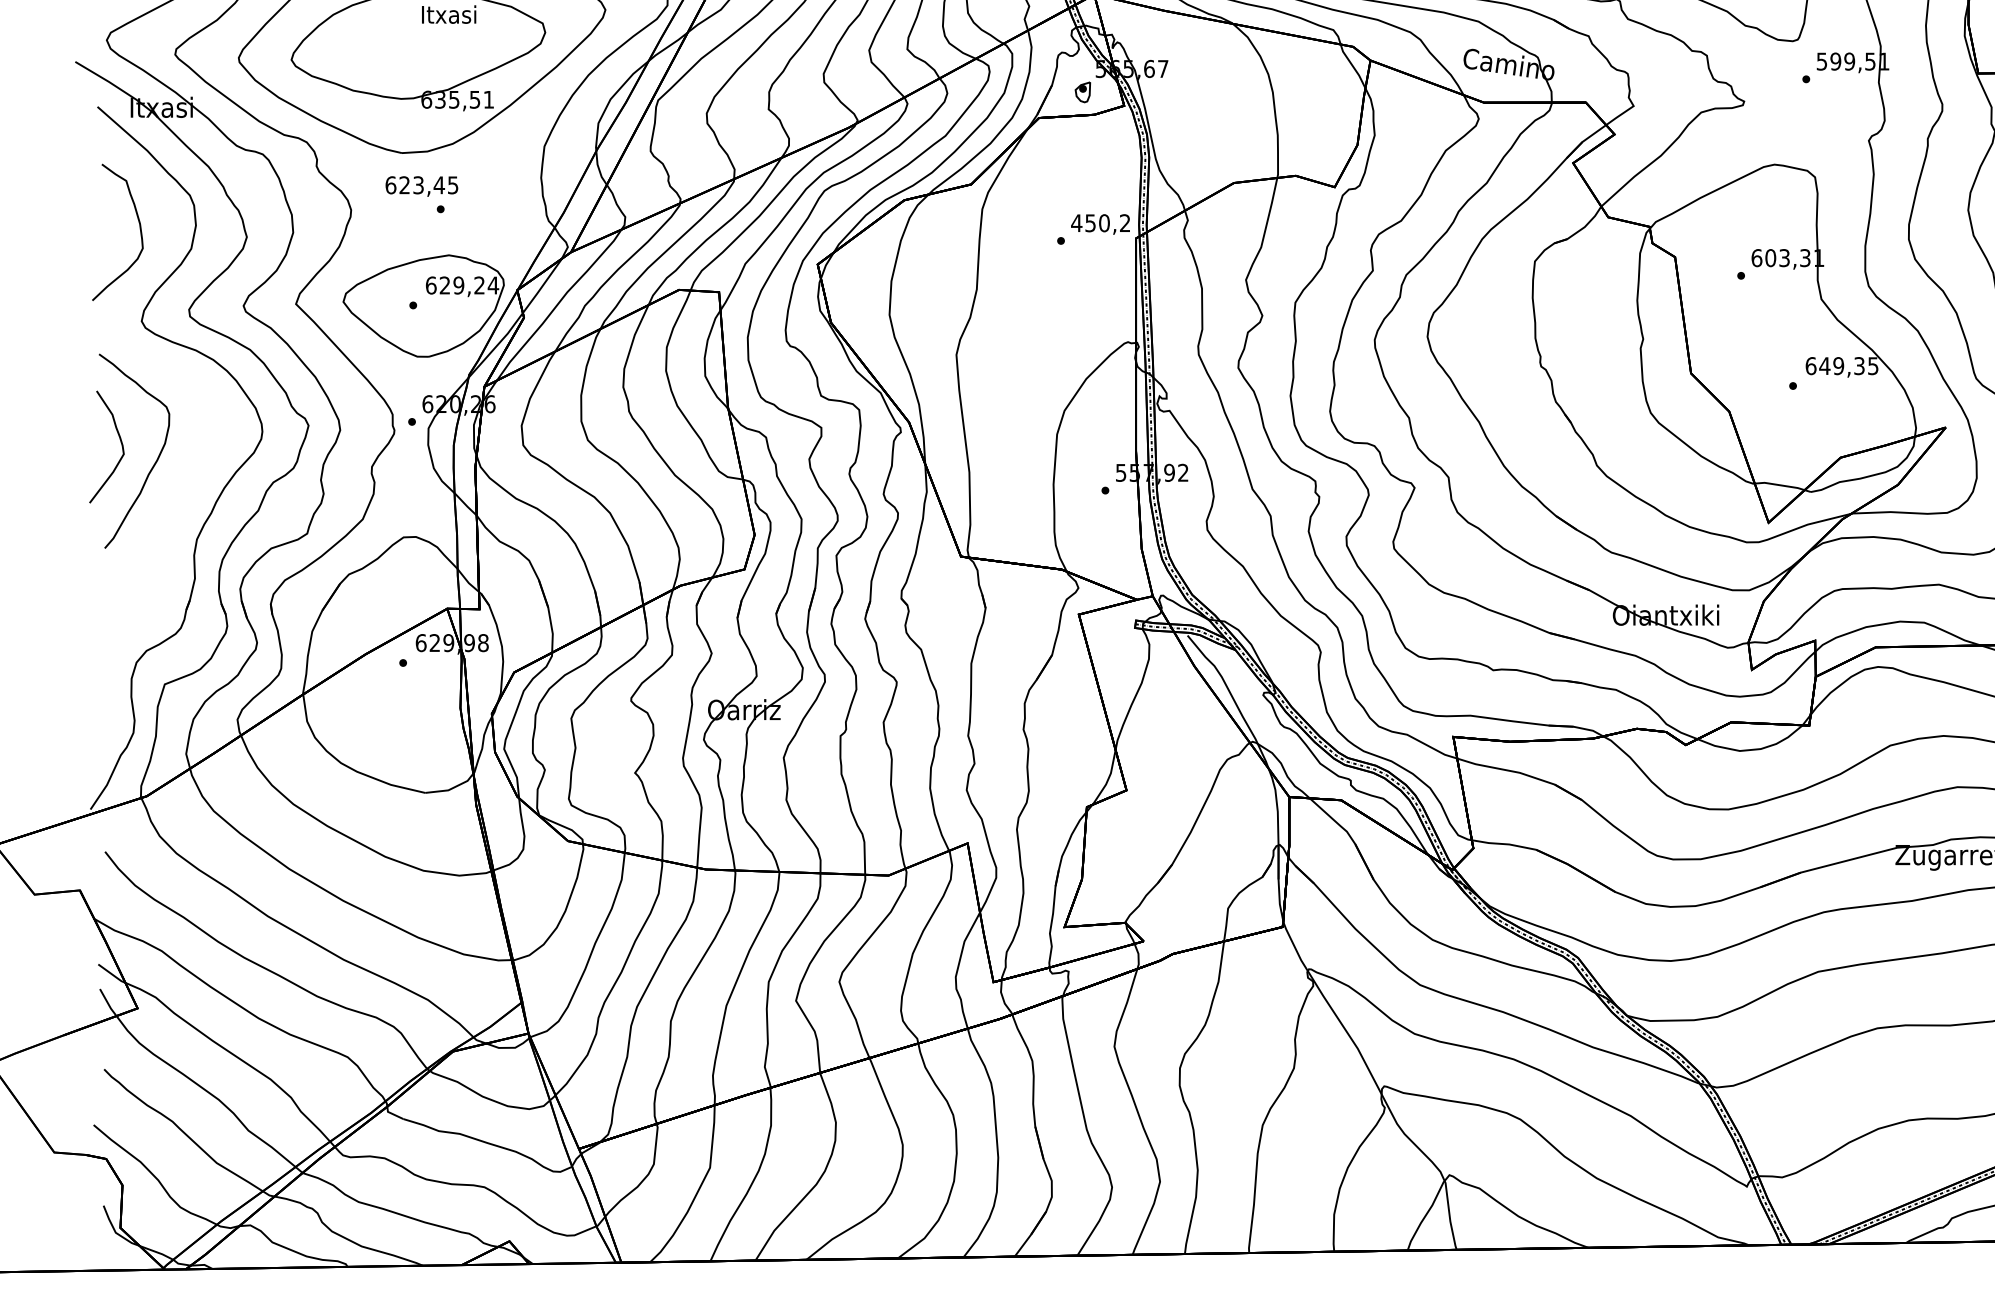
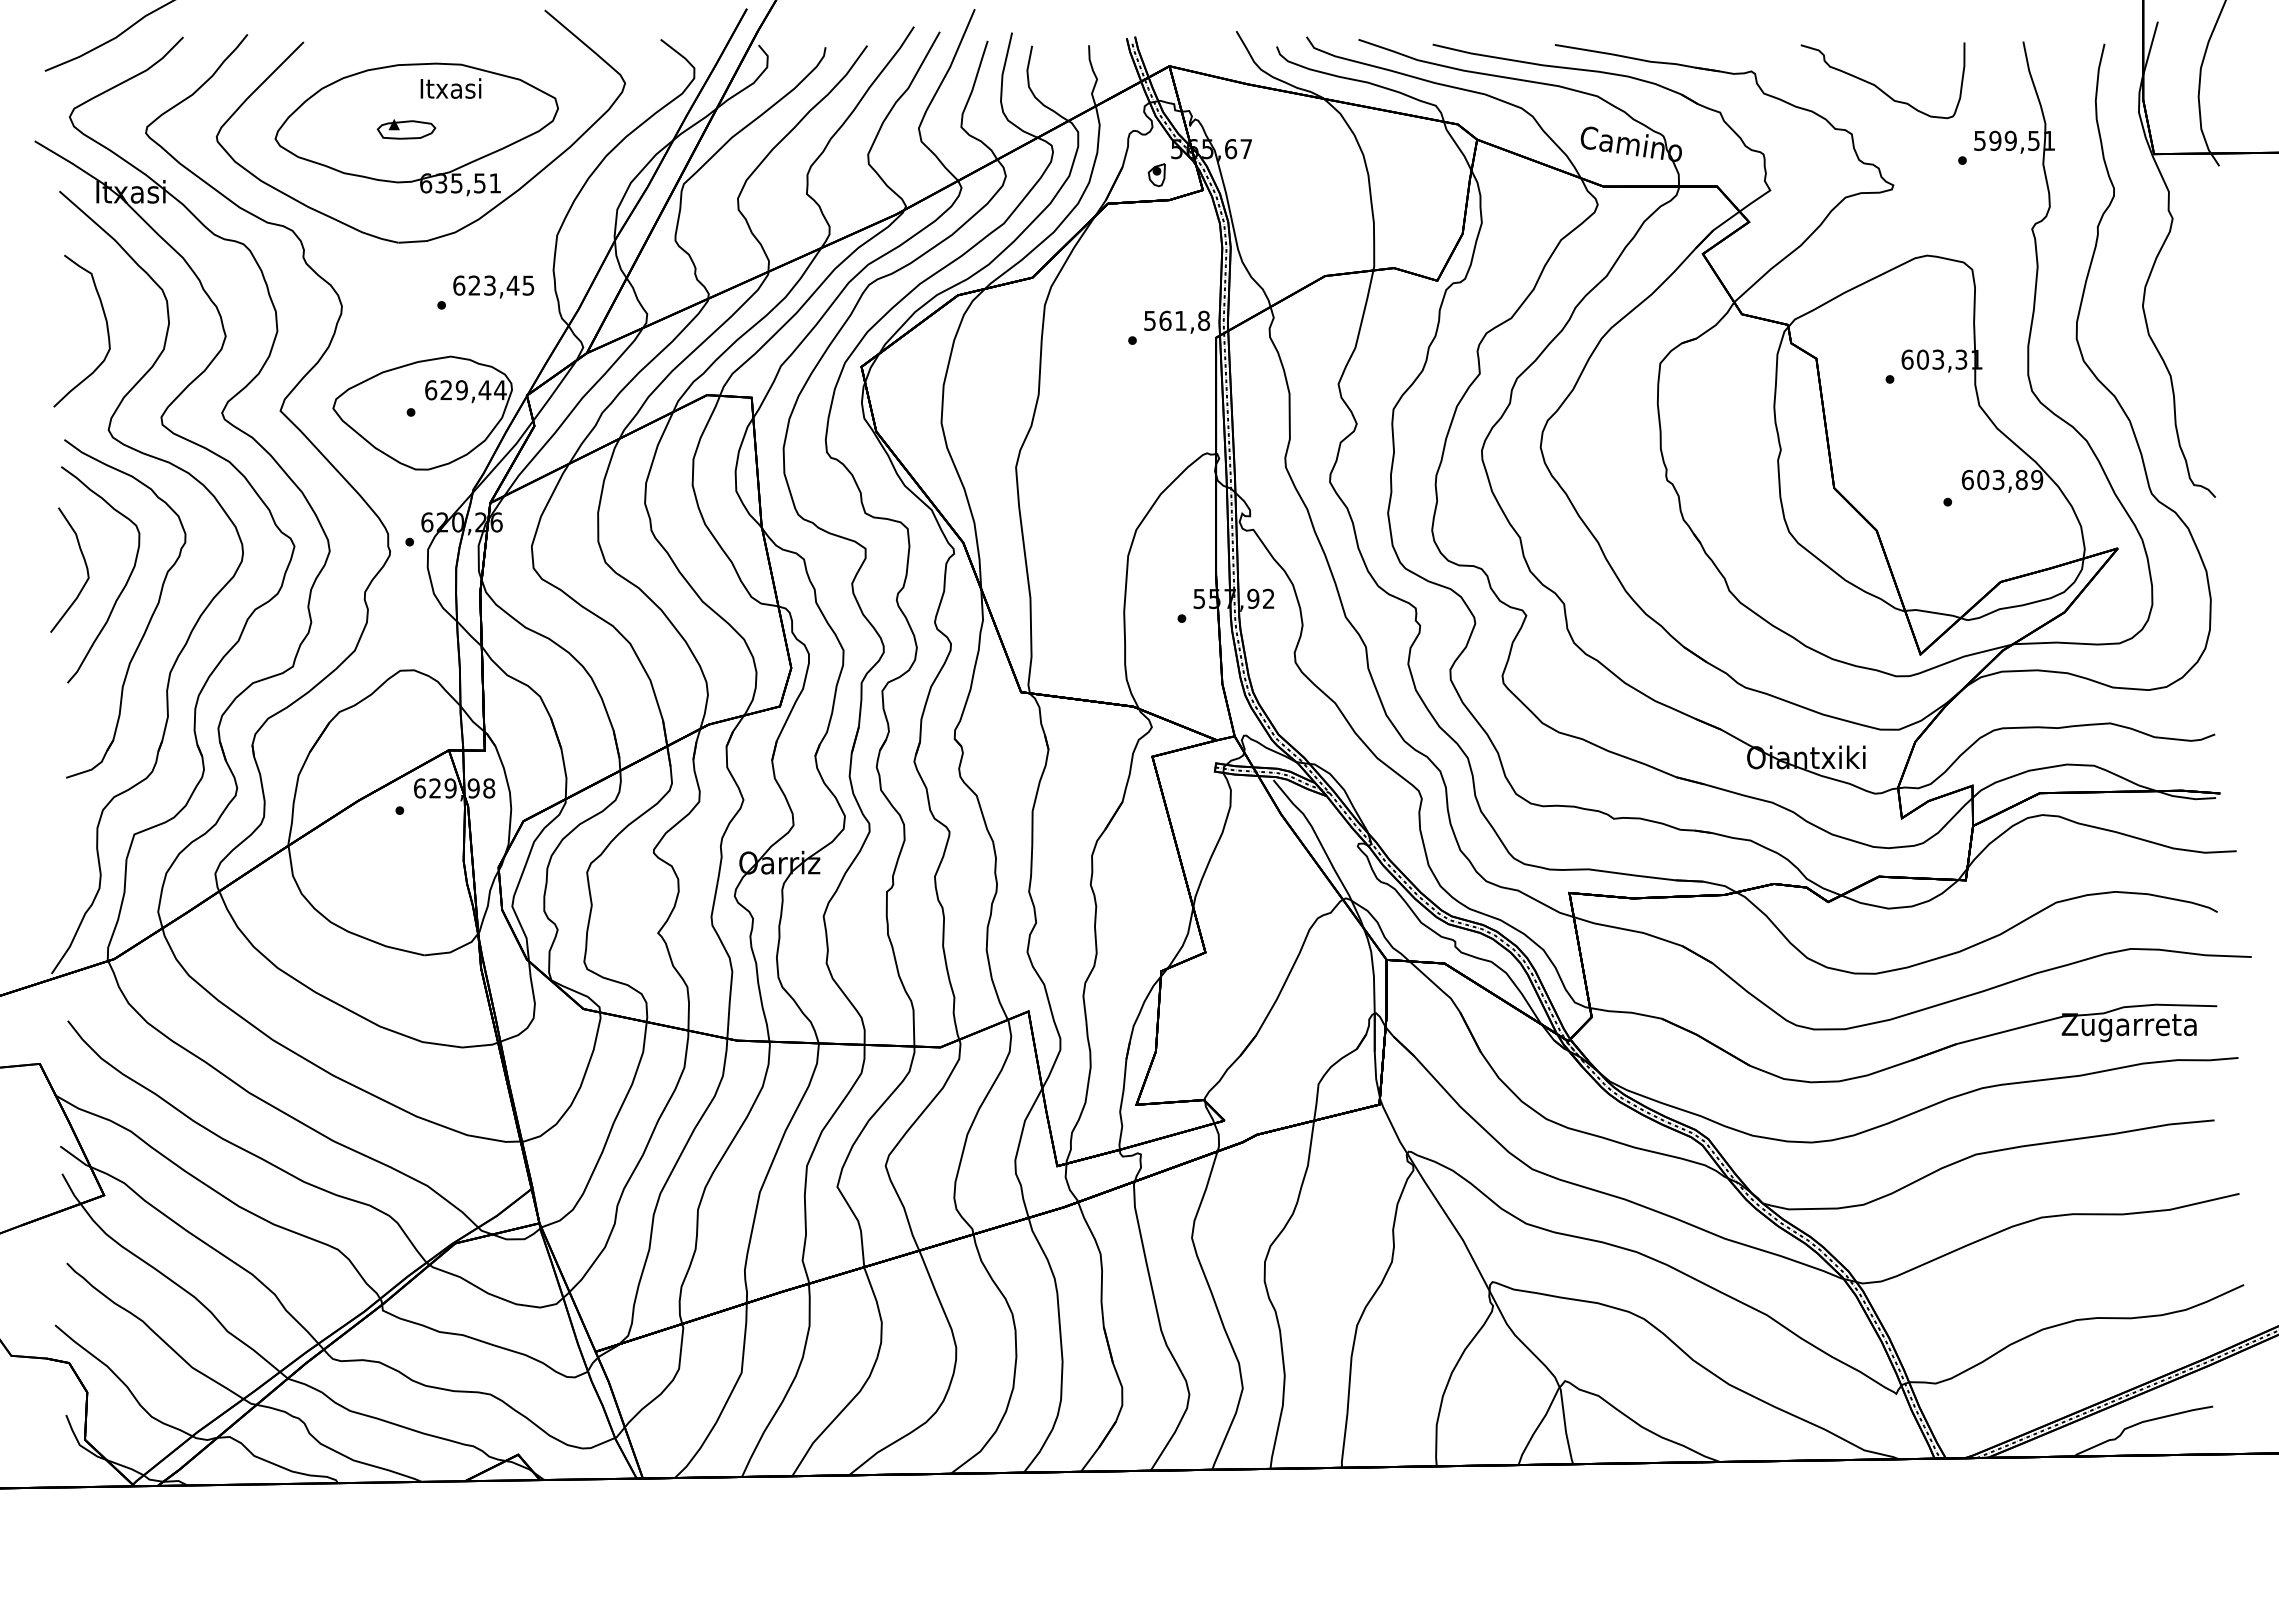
part: (409, 51) -> (406, 129), added
text: (421, 186) -> (493, 286), moved
text: (1100, 222) -> (1176, 320), 450,2 -> 561,8
text: (479, 284) -> (484, 389), 629,24 -> 629,44
text: (1848, 365) -> (2009, 479), 649,35 -> 603,89
part: (178, 491) -> (149, 619), added

